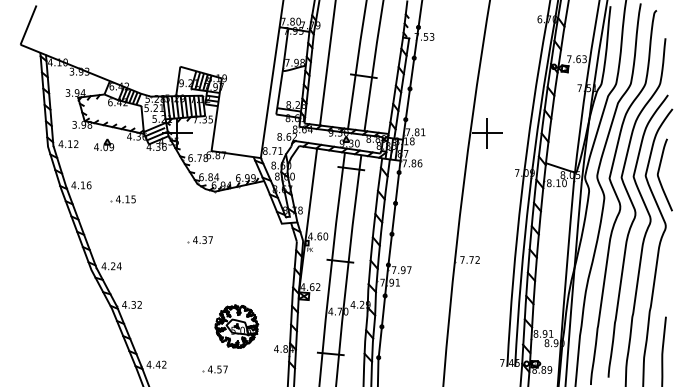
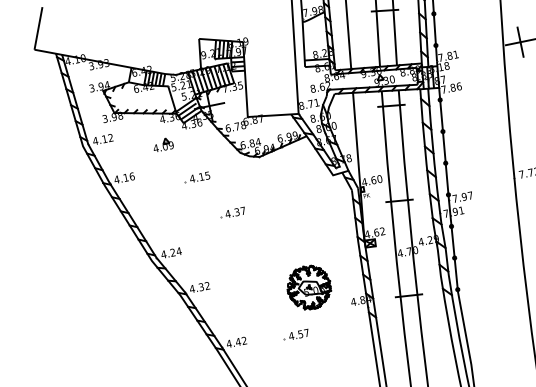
part: (104, 144) -> (163, 144), moved
part: (122, 199) -> (196, 178), moved
part: (199, 239) -> (231, 212), moved

